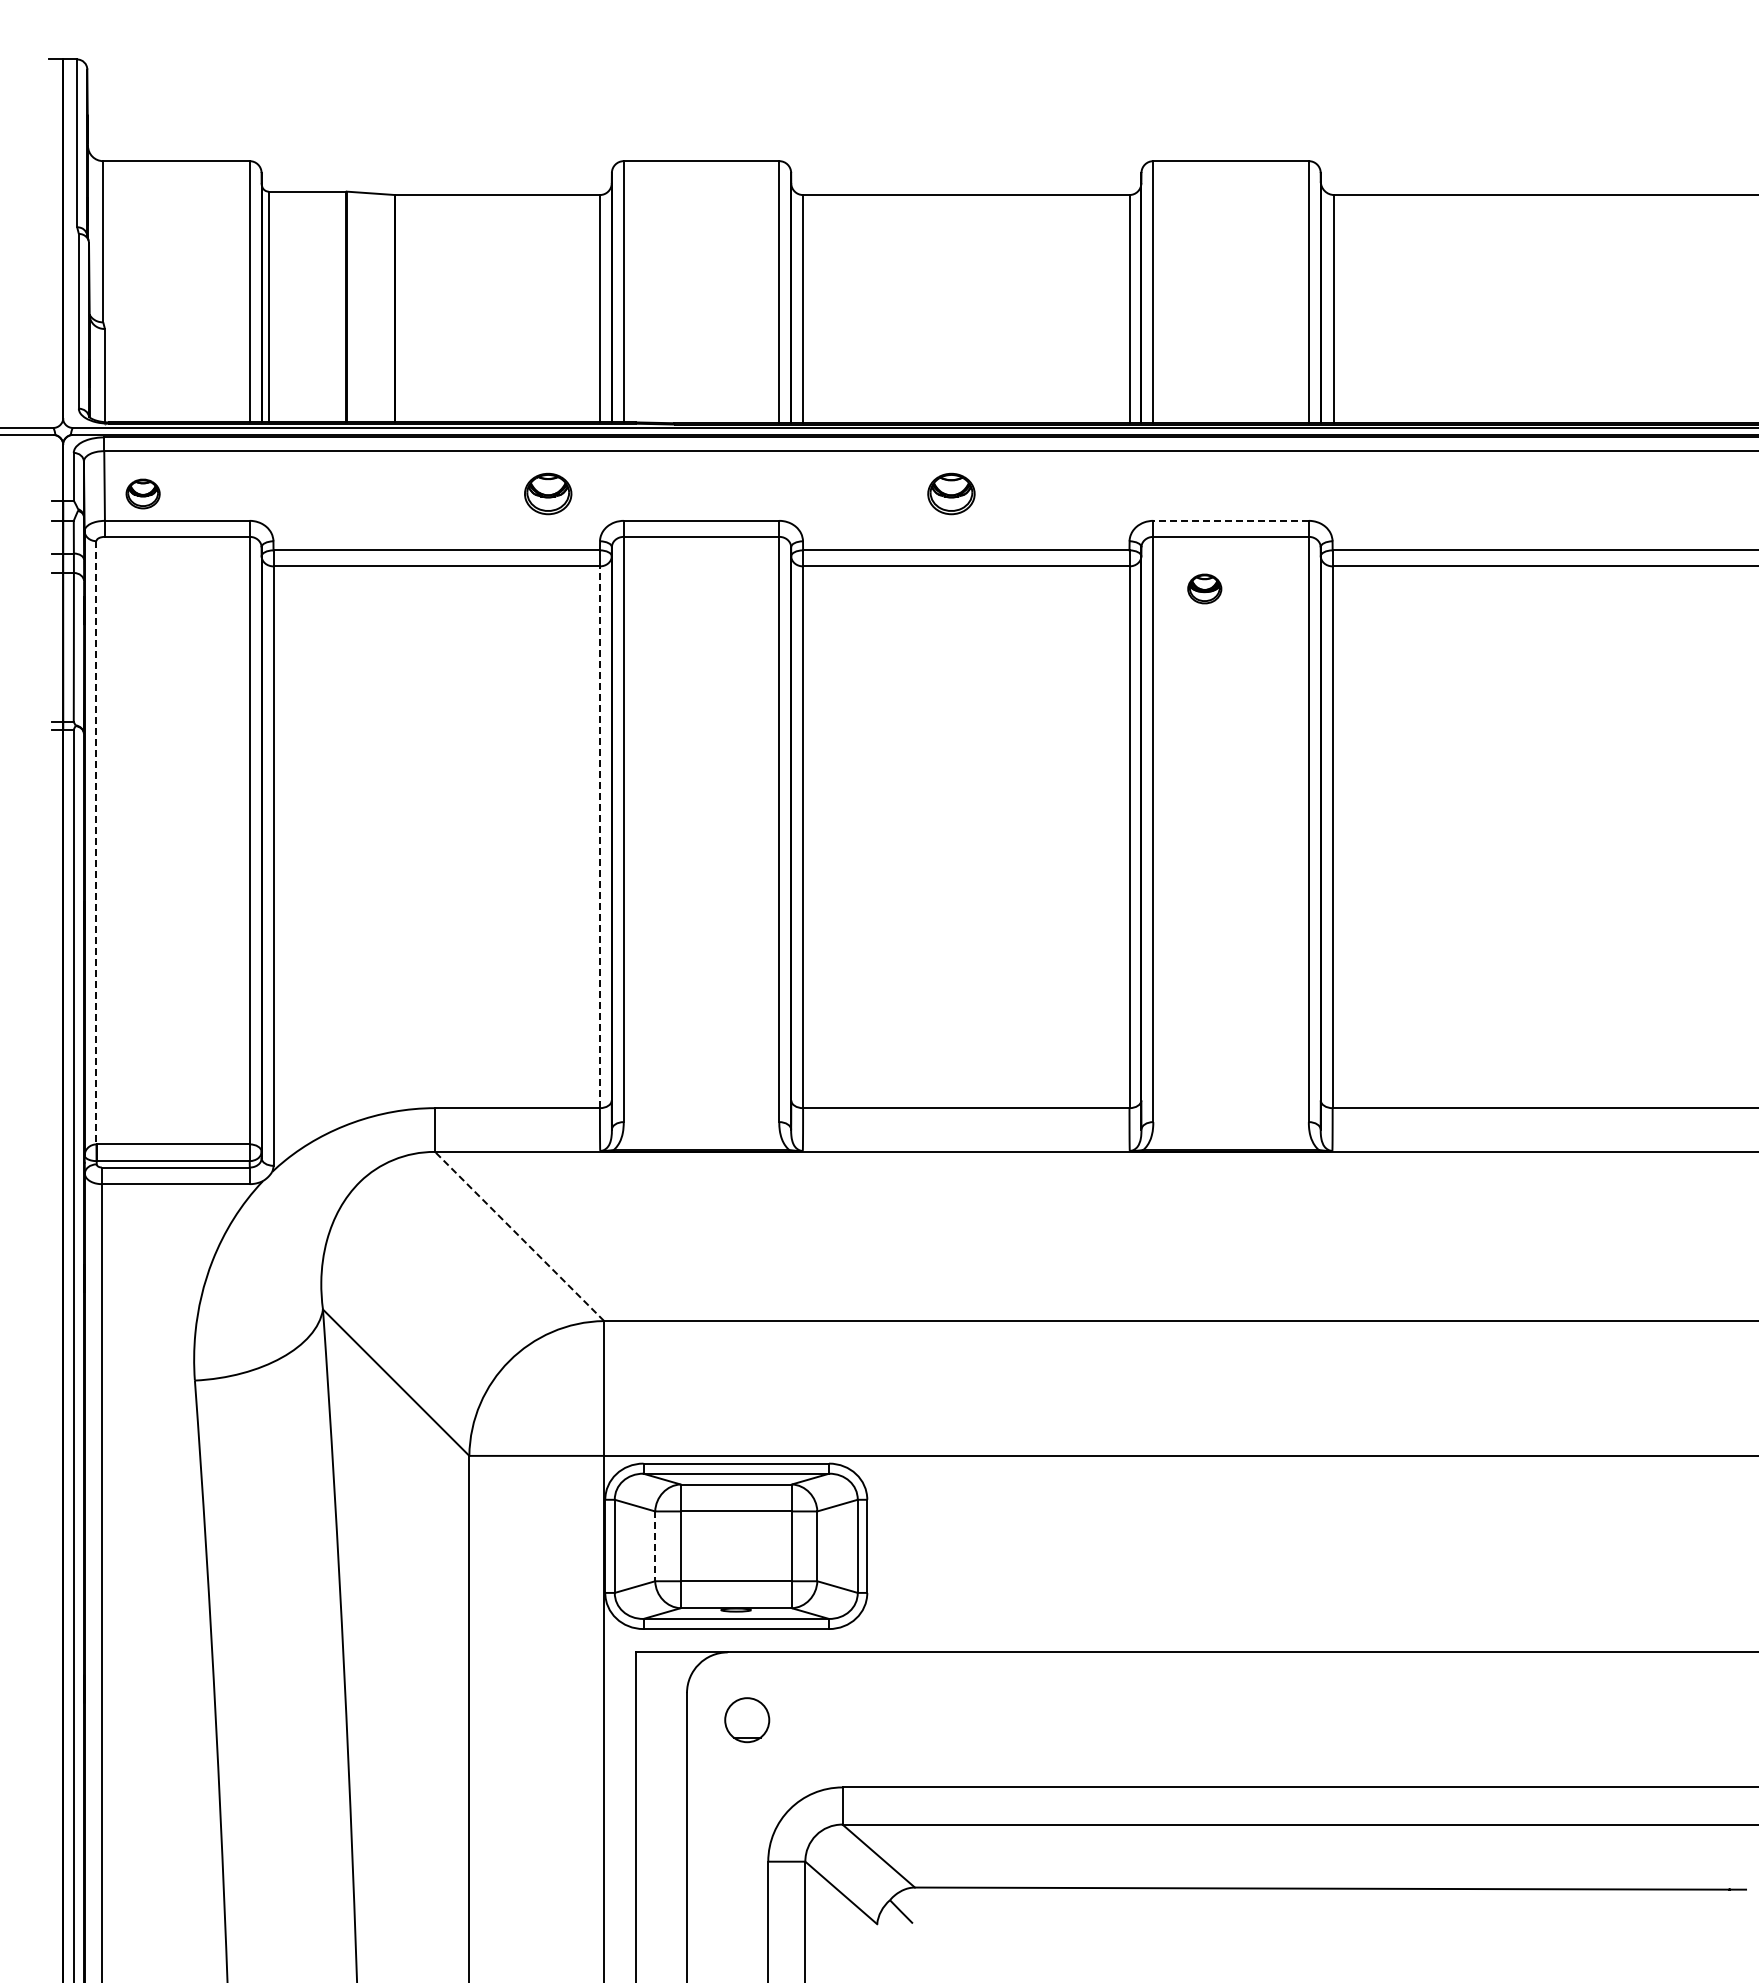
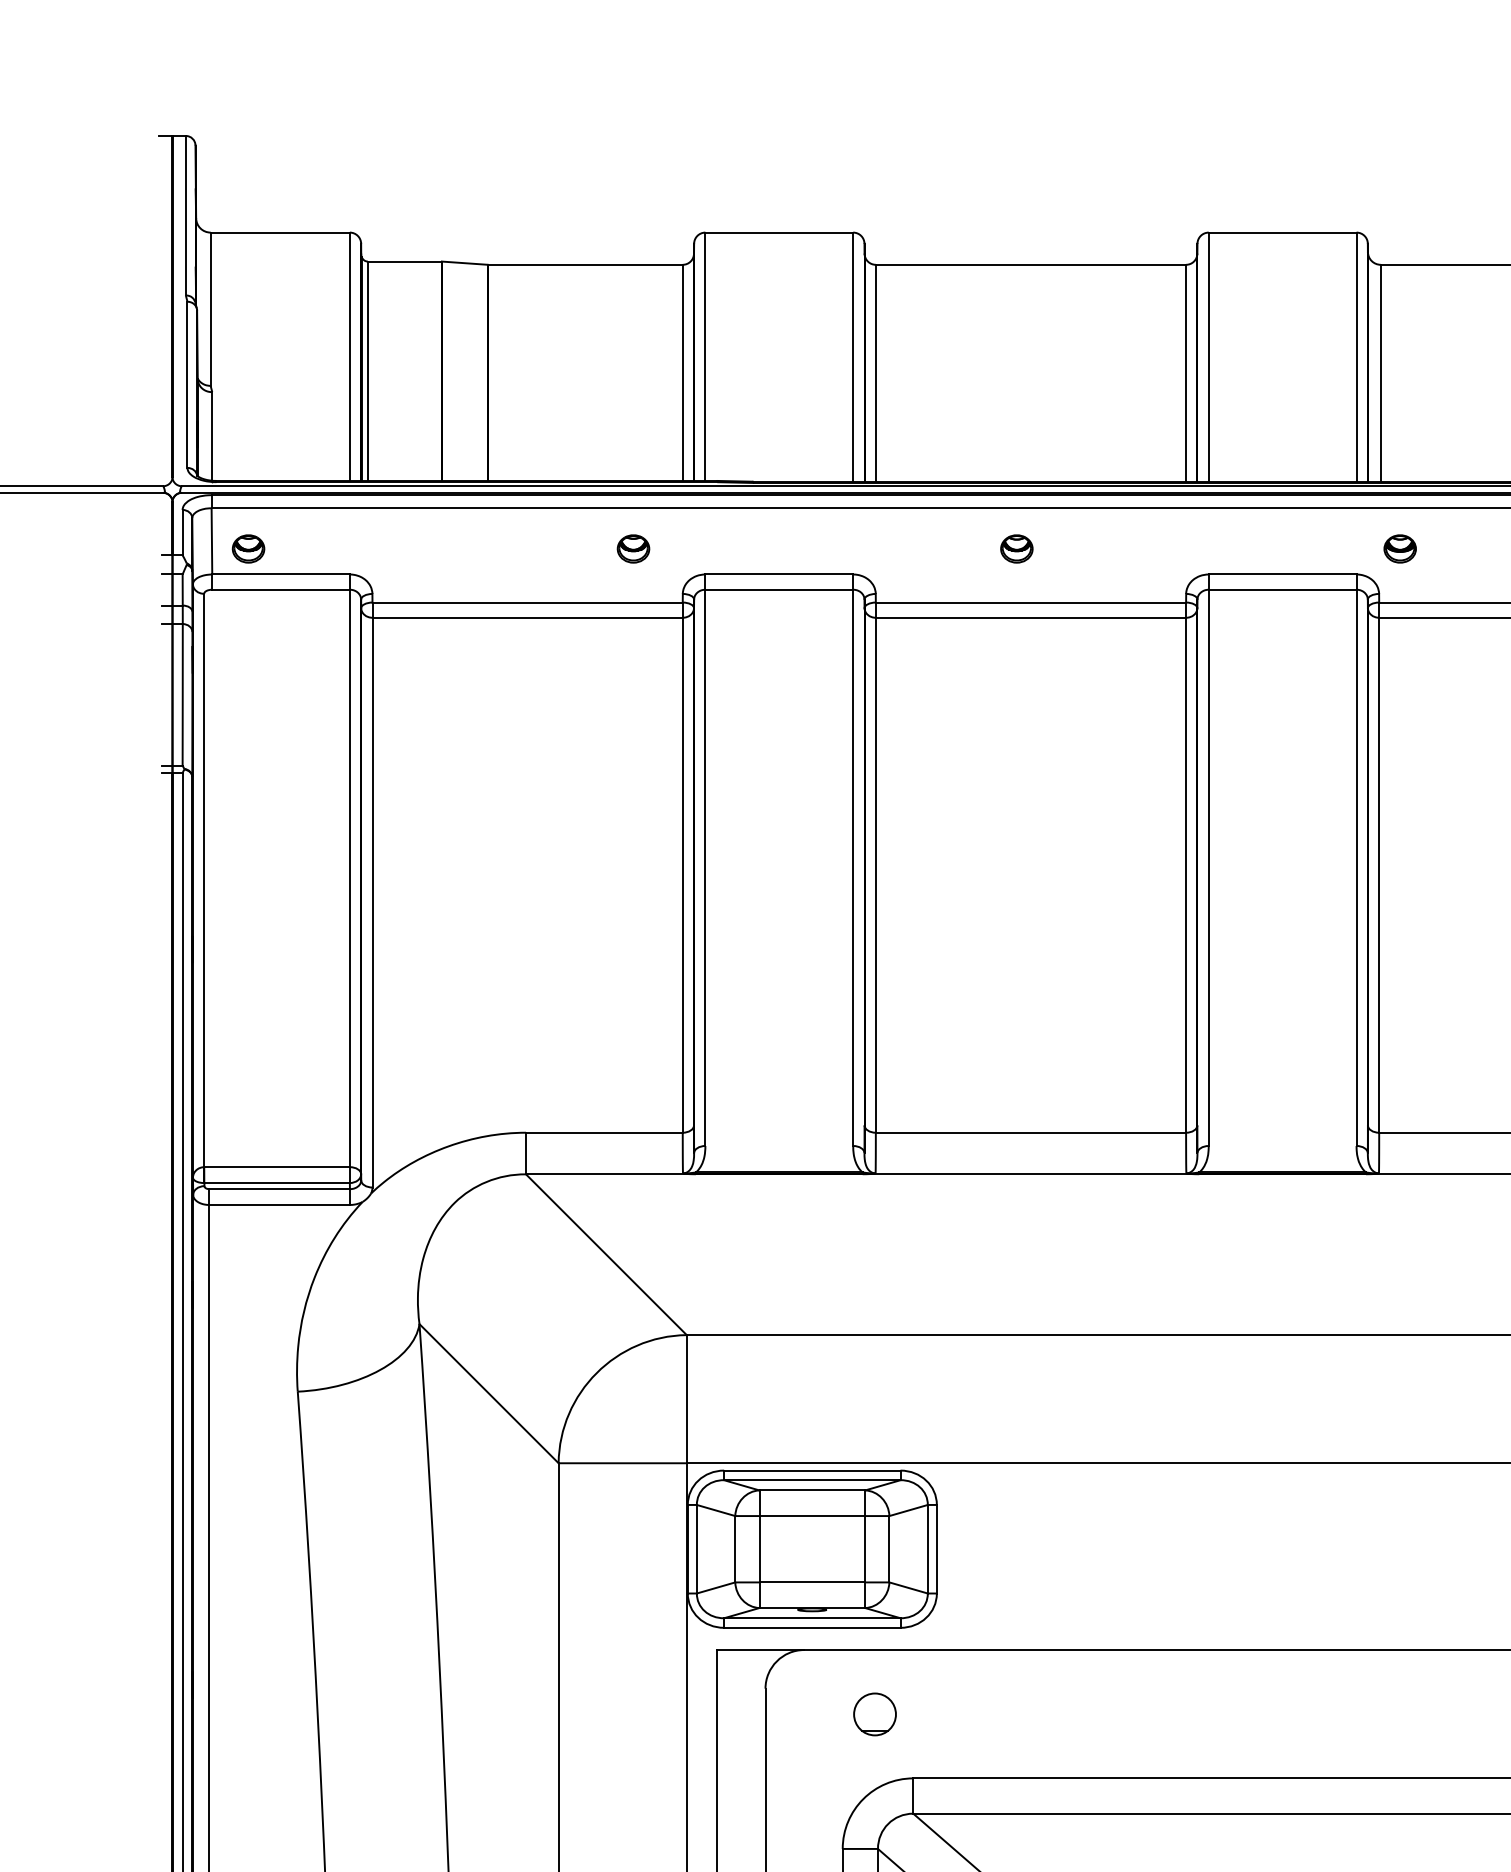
part: (547, 493) -> (632, 548), size x0.71
part: (951, 493) -> (1016, 548), size x0.71
line: (1231, 520) -> (1283, 574), dashed -> solid
part: (1204, 588) -> (1399, 548), moved
line: (599, 837) -> (682, 875), dashed -> solid
line: (96, 842) -> (204, 880), dashed -> solid
line: (519, 1236) -> (606, 1254), dashed -> solid
line: (655, 1546) -> (735, 1549), dashed -> solid
part: (747, 1720) -> (875, 1714), moved

